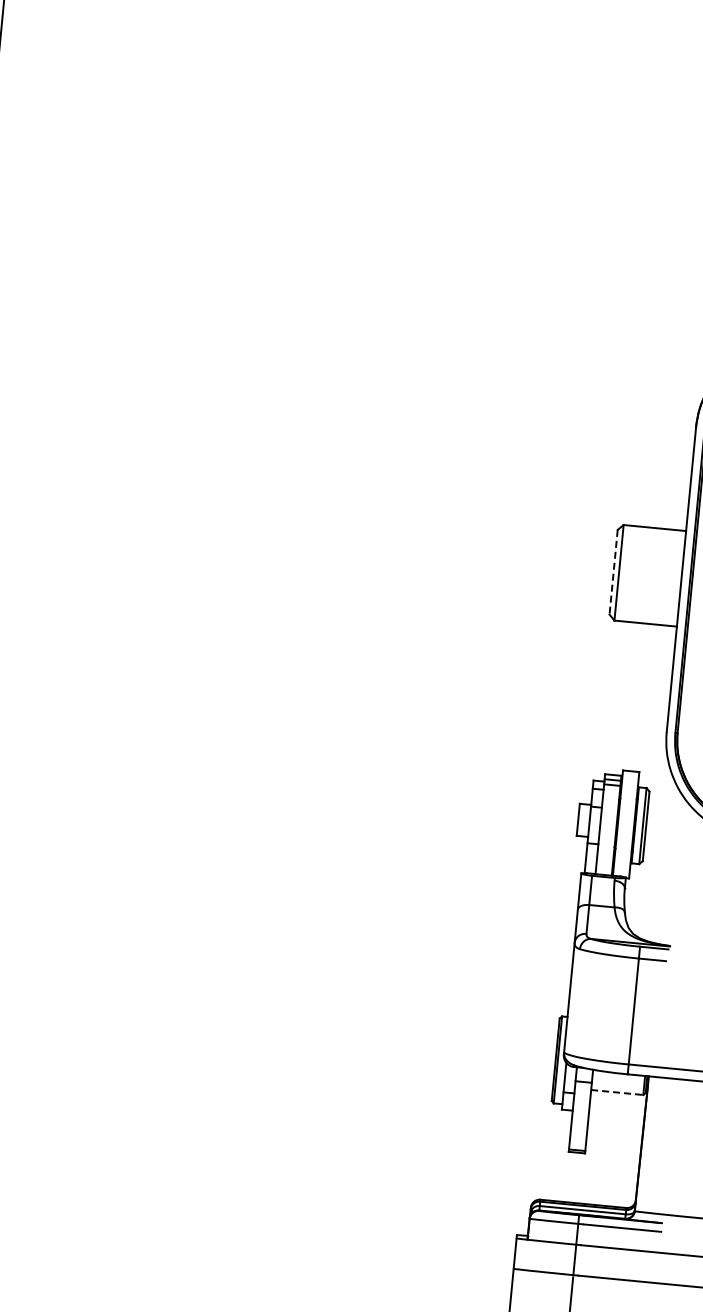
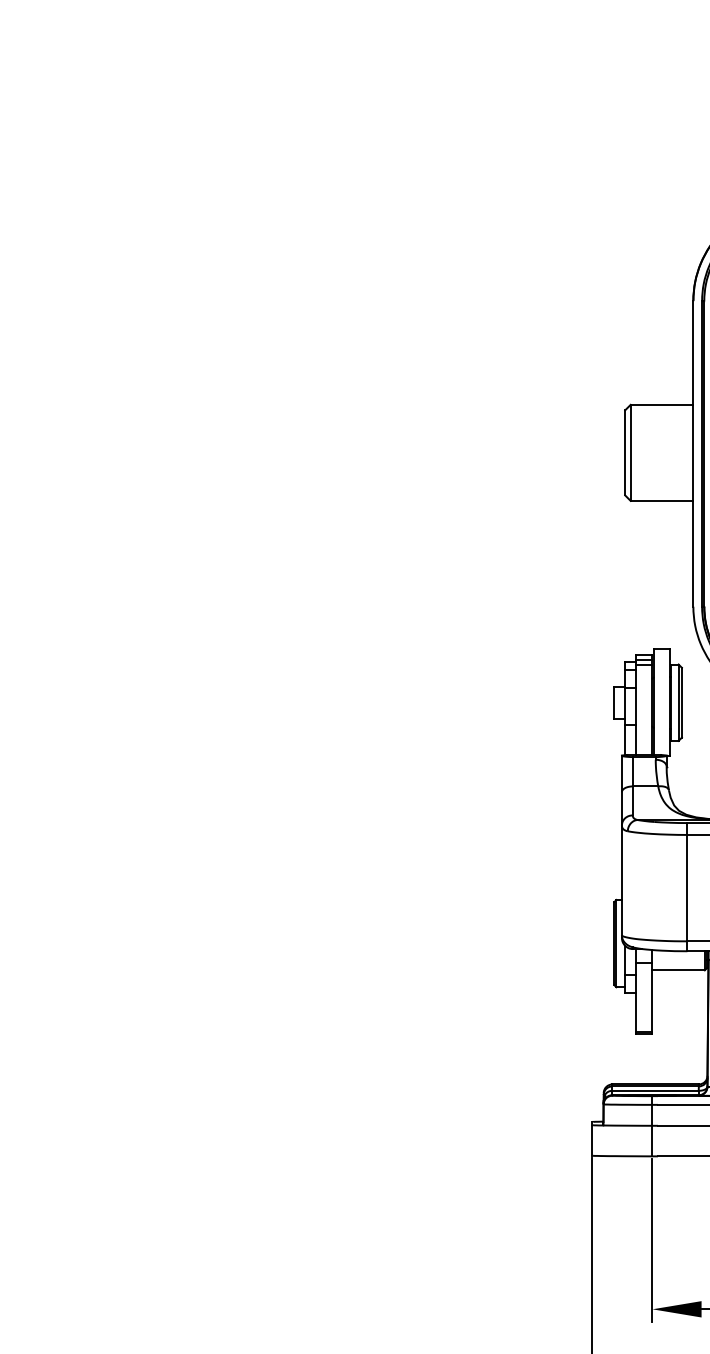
line: (613, 571) -> (625, 452), dashed -> solid
line: (618, 1092) -> (679, 970), dashed -> solid

